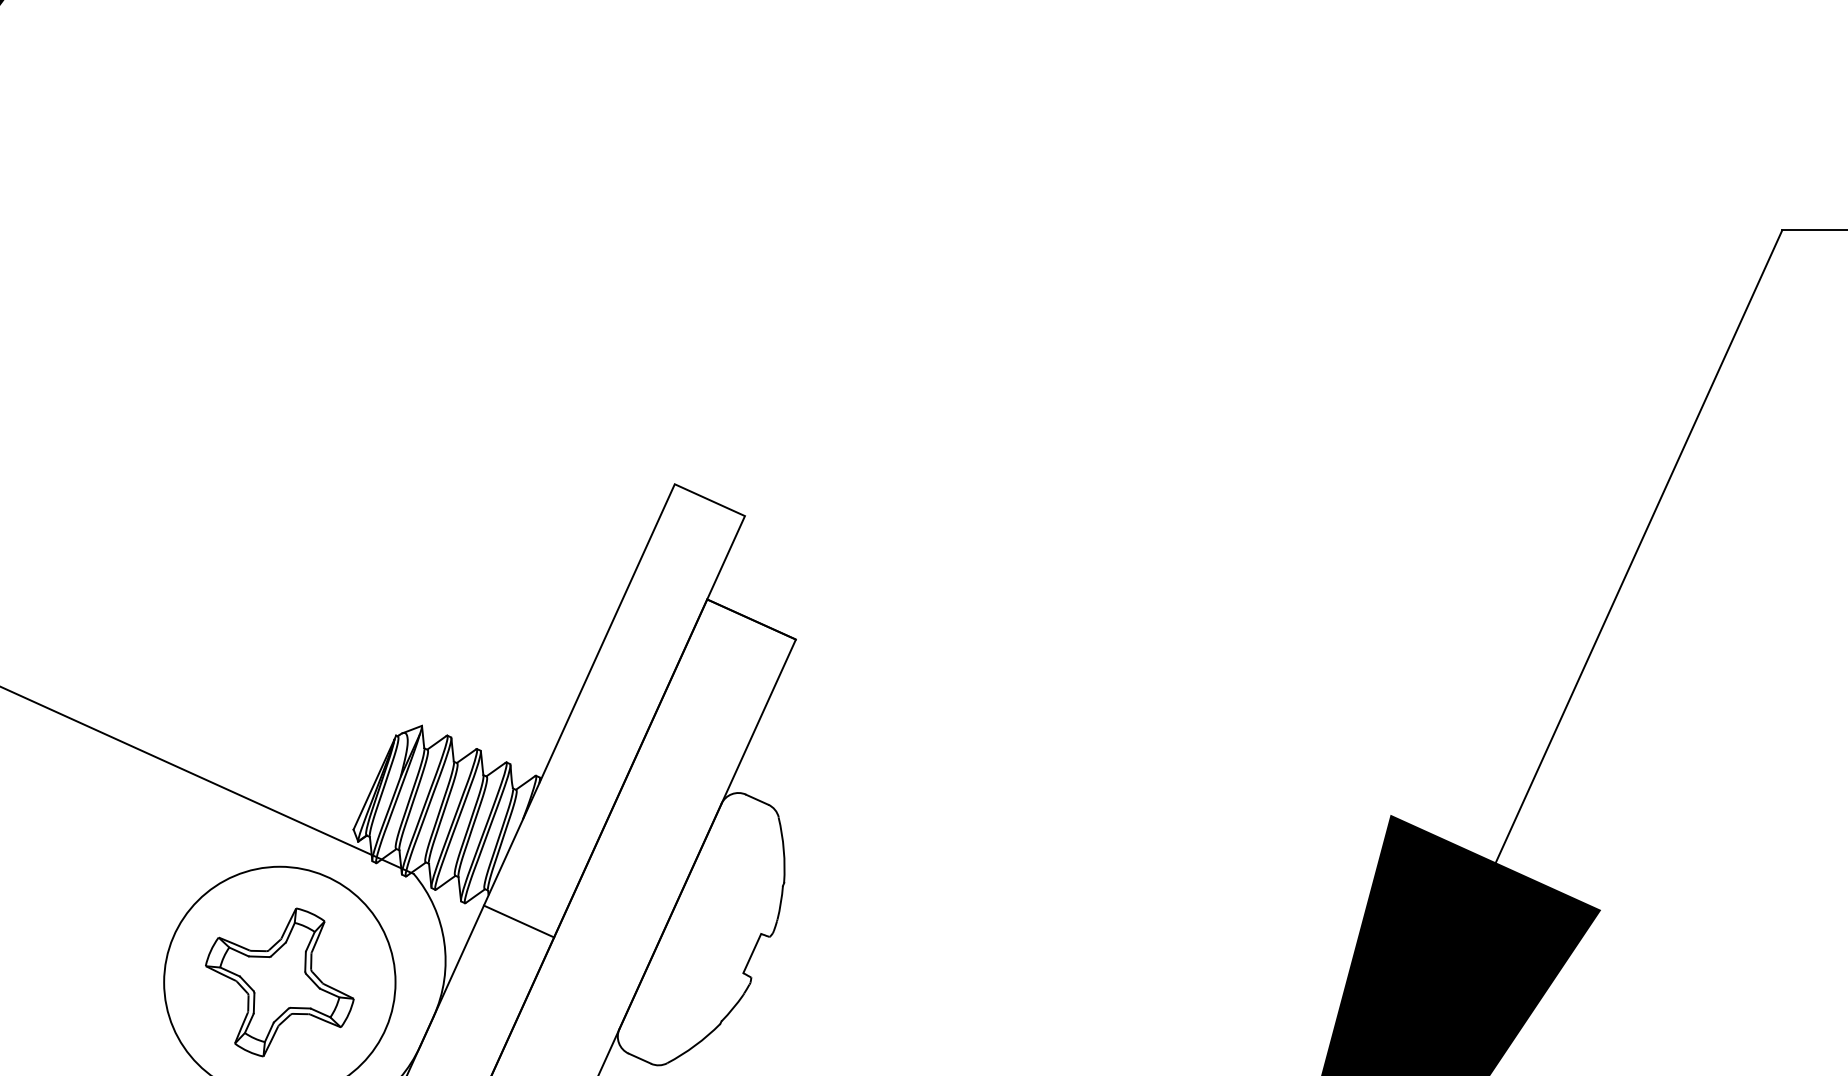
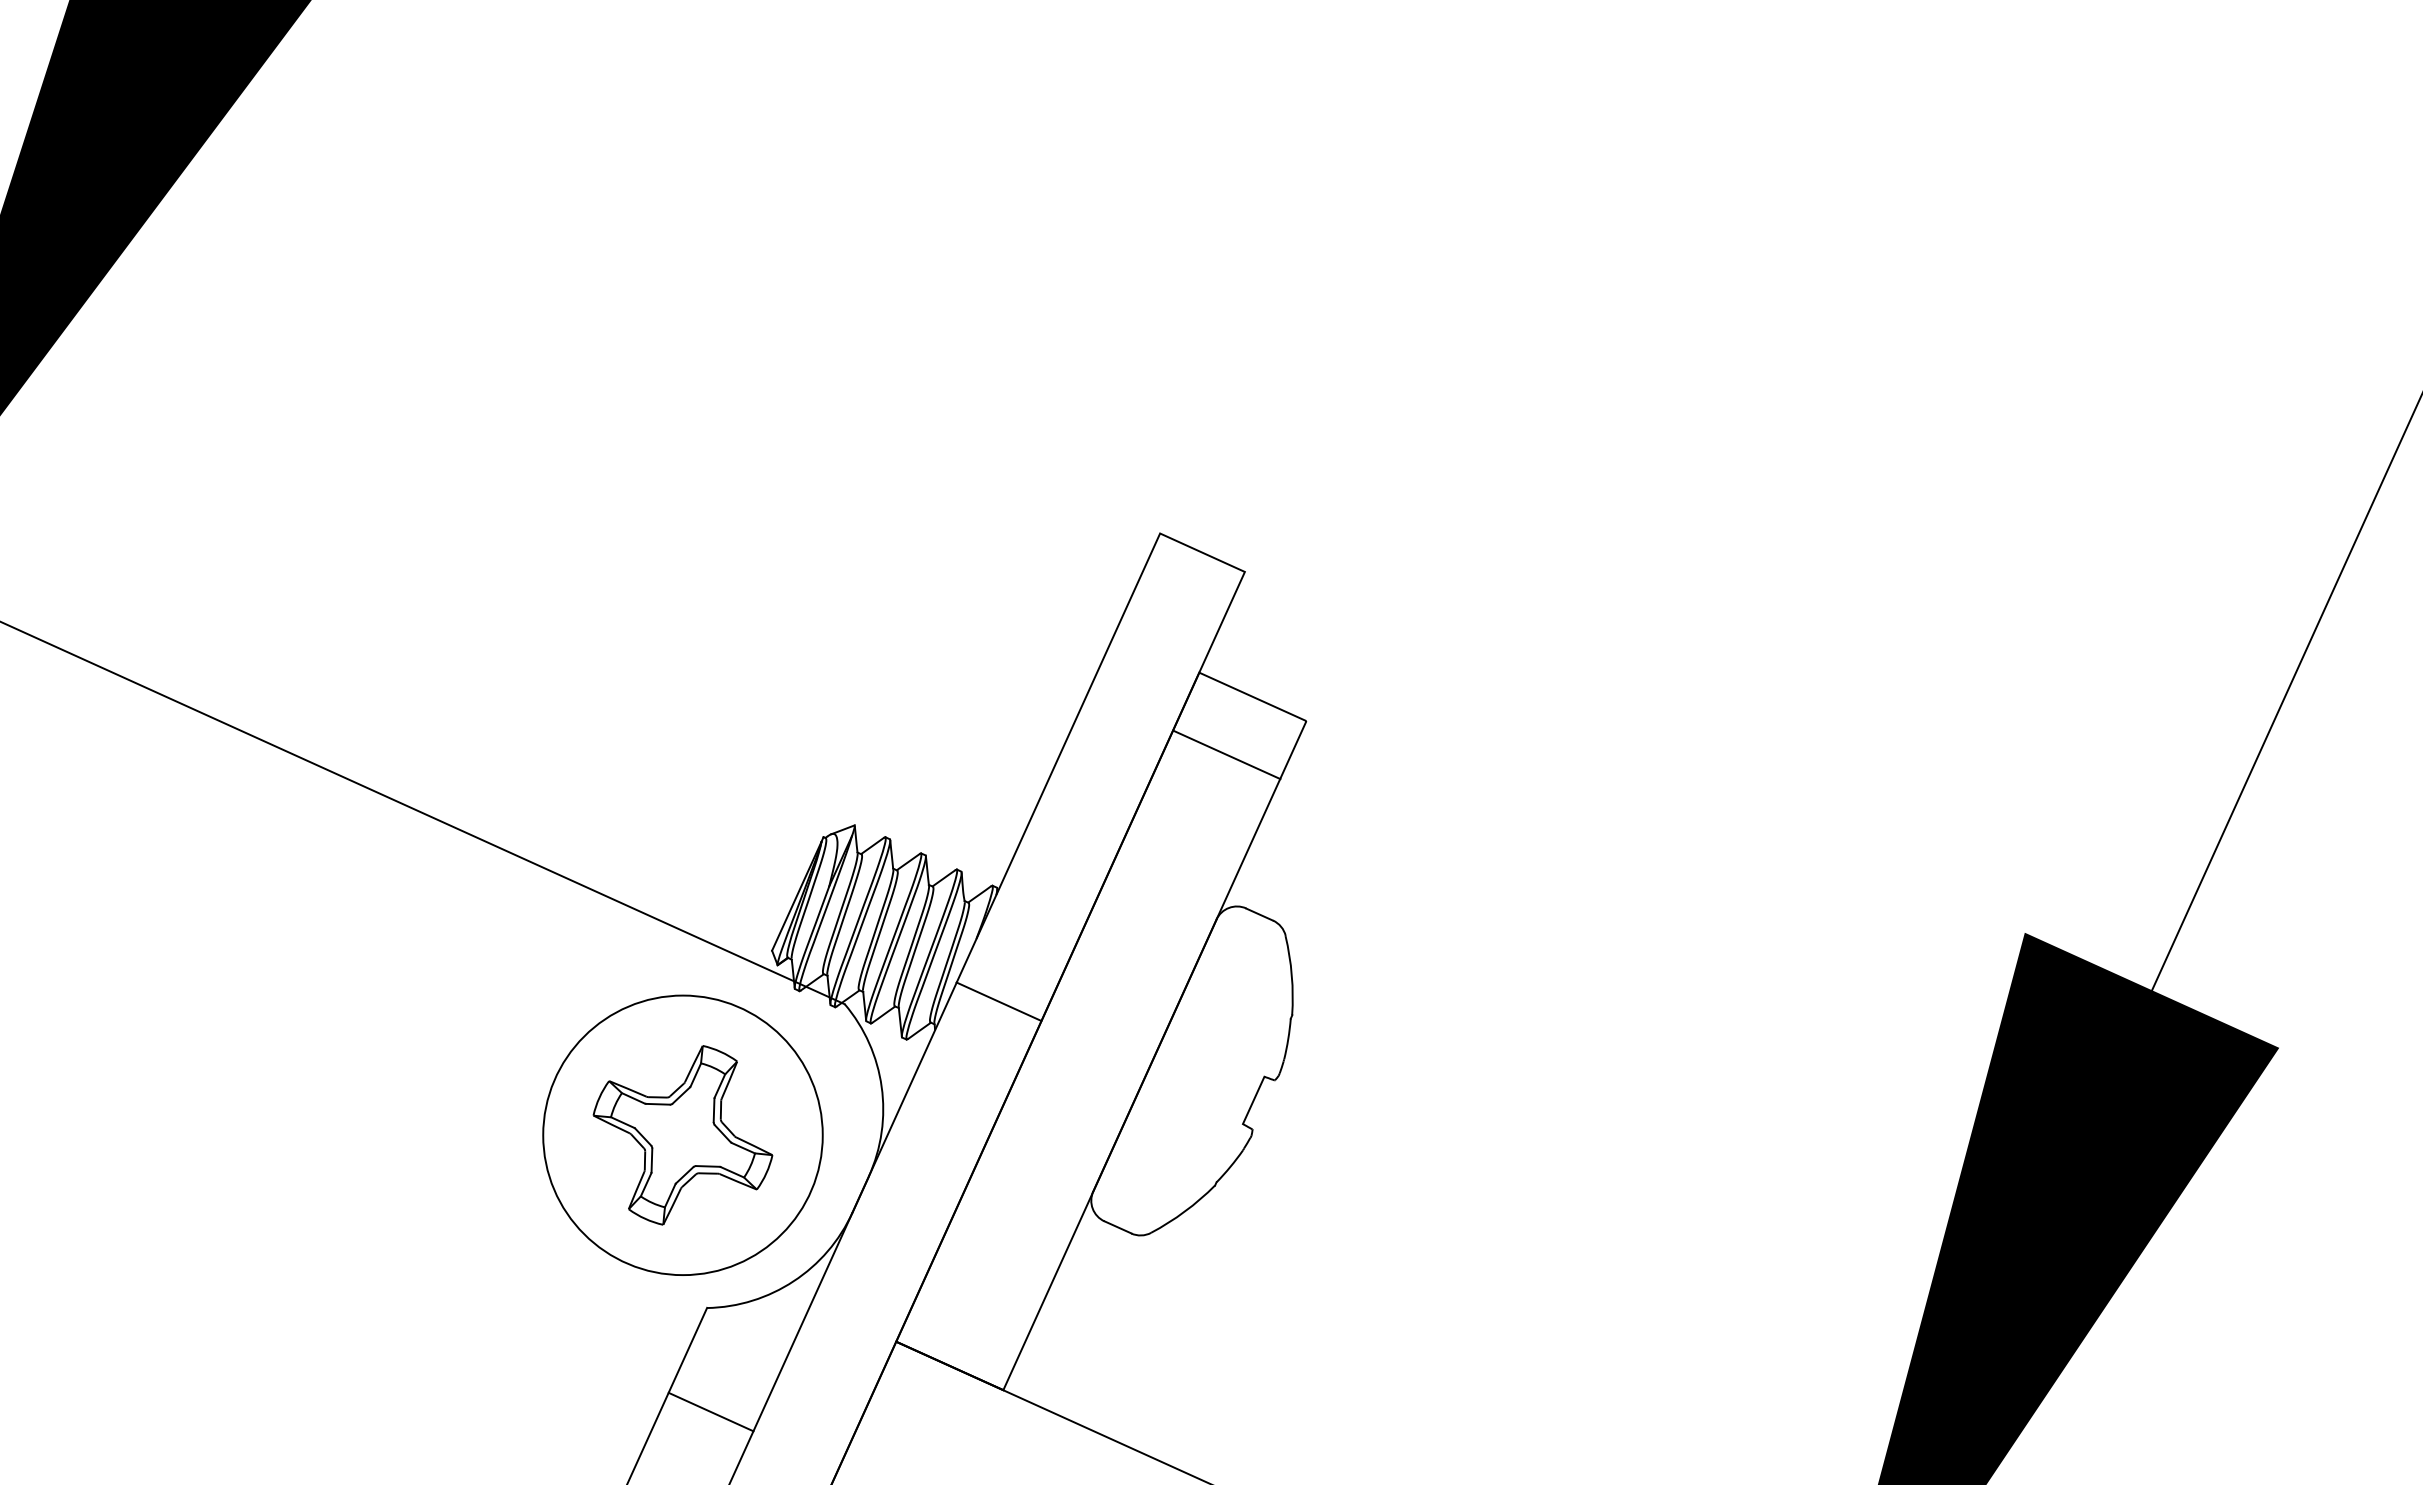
line: (751, 619) -> (1226, 754), moved
line: (518, 921) -> (998, 1001), moved

